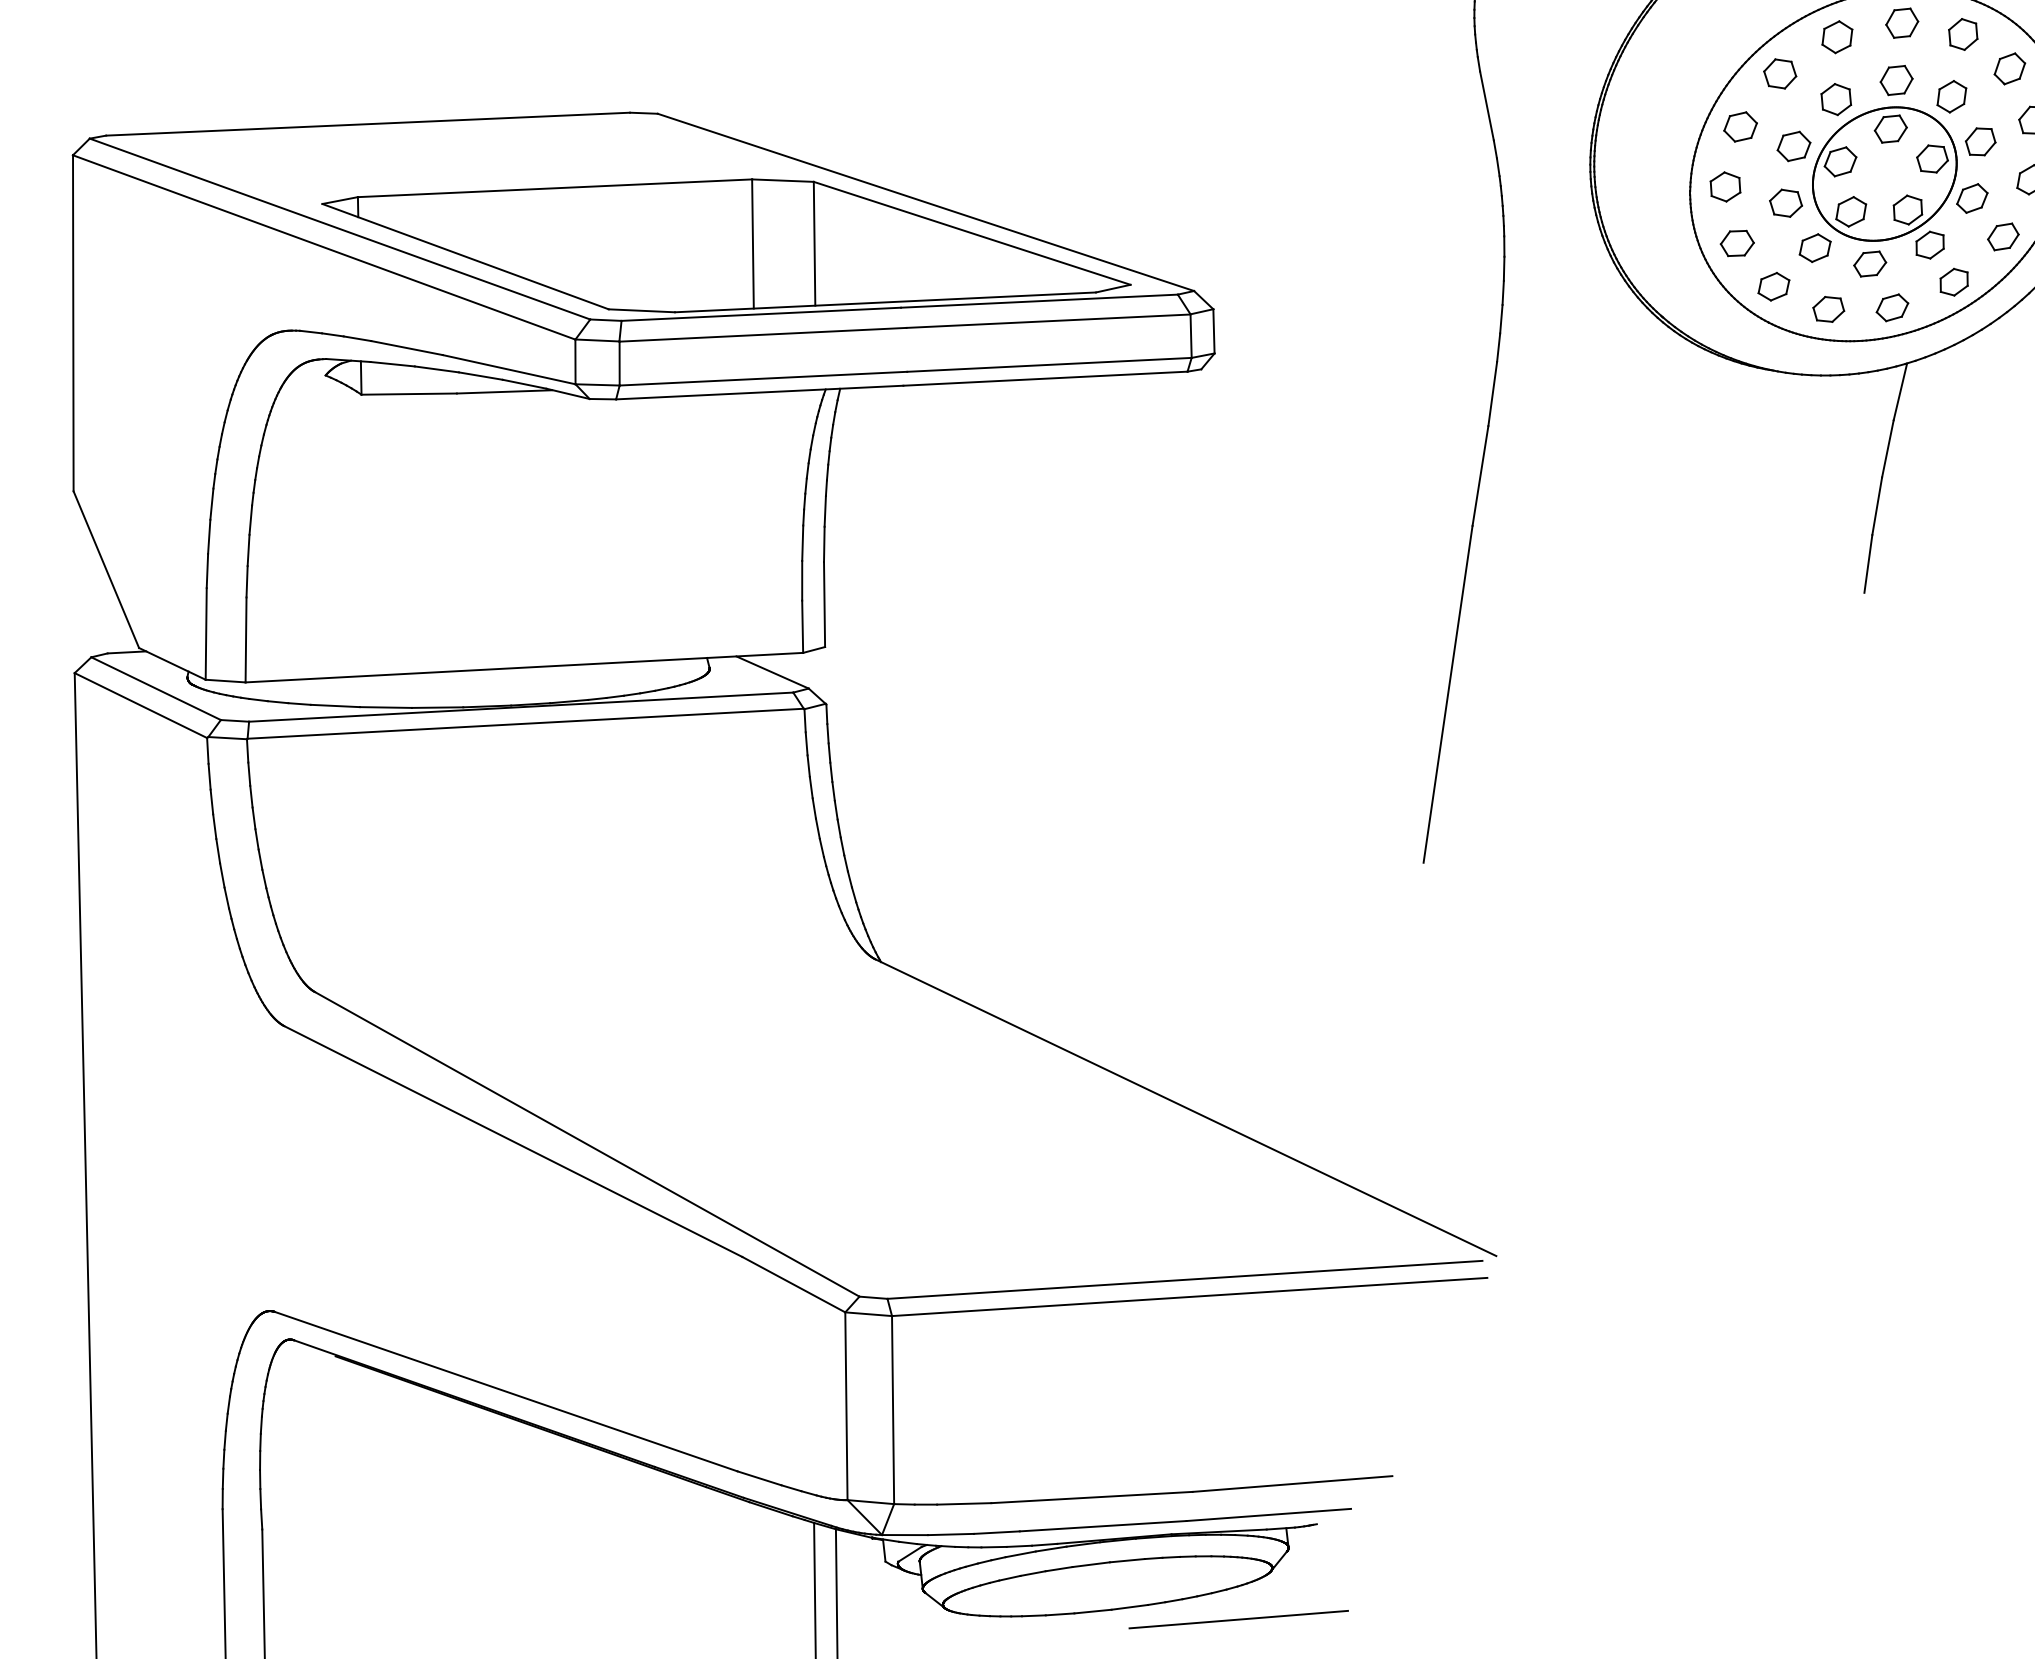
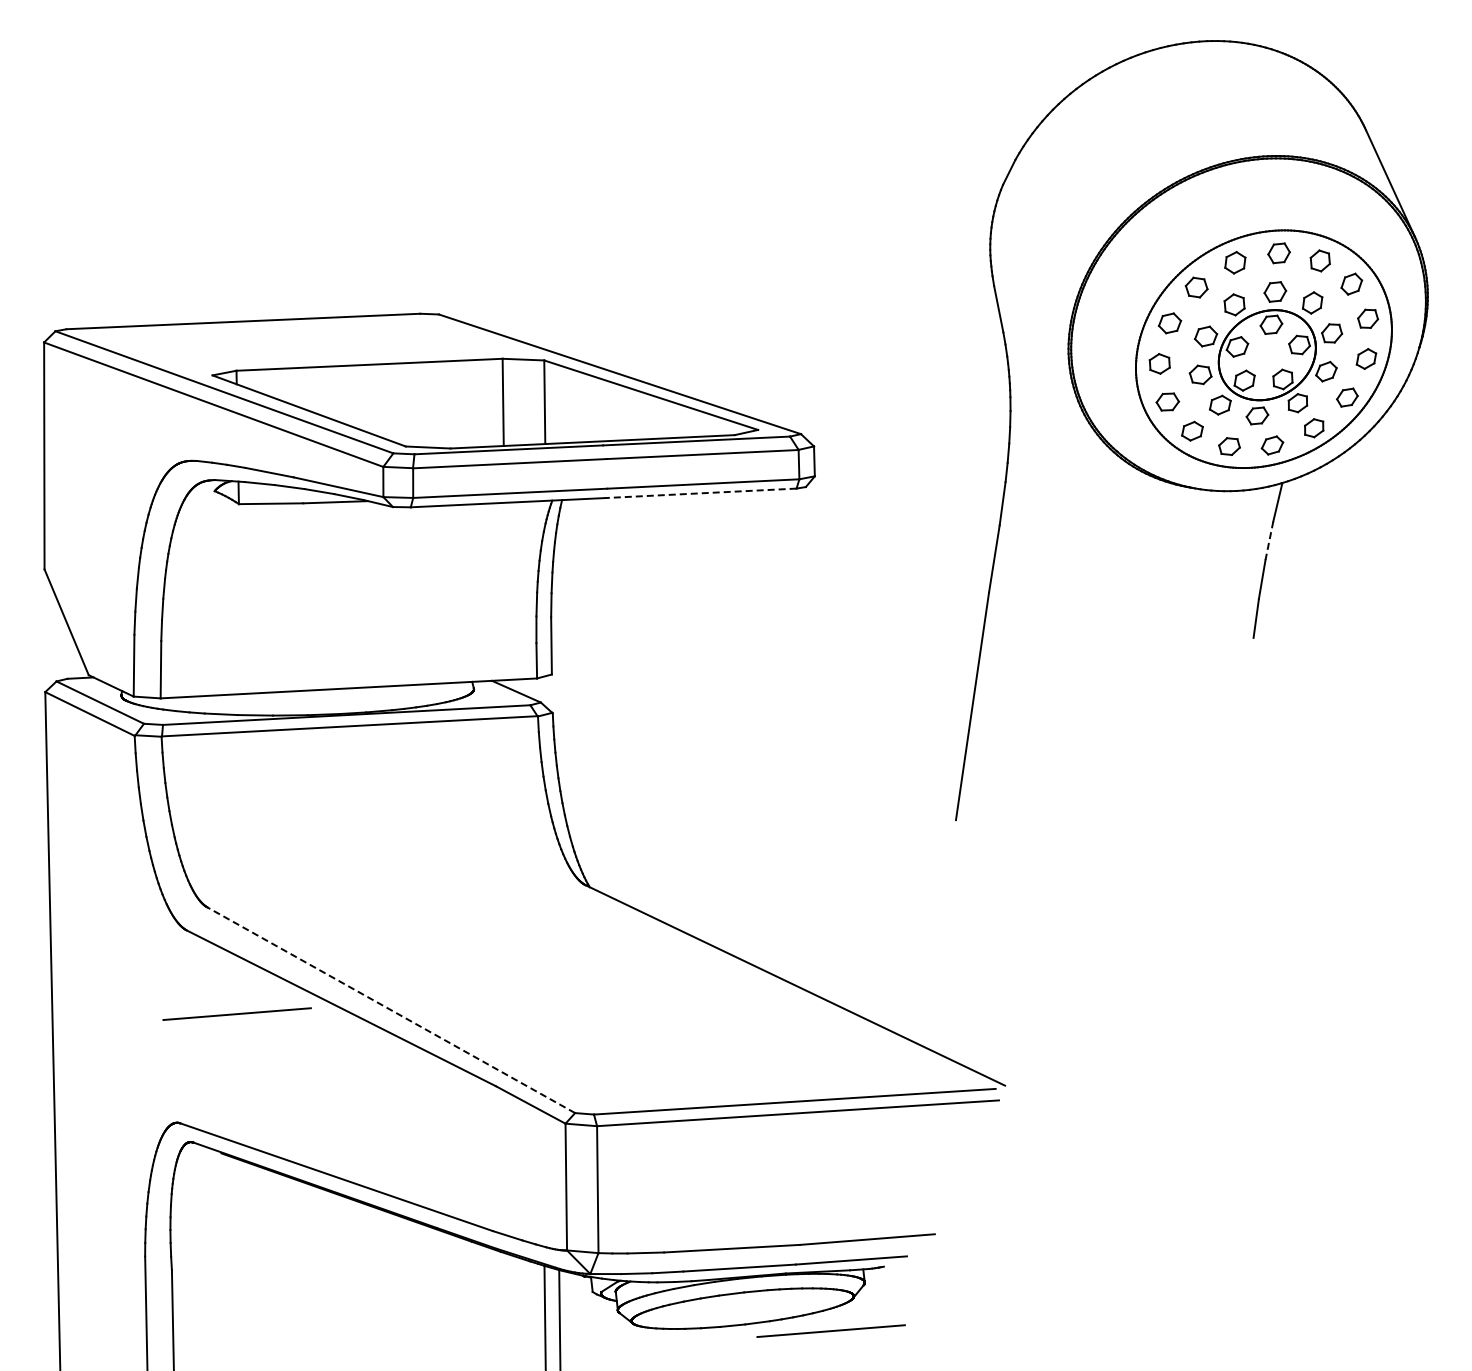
line: (1045, 378) -> (700, 493), solid -> dashed
line: (1888, 448) -> (1269, 540), solid -> dashed
line: (587, 1144) -> (391, 1010), solid -> dashed
line: (357, 1149) -> (236, 1013), added

